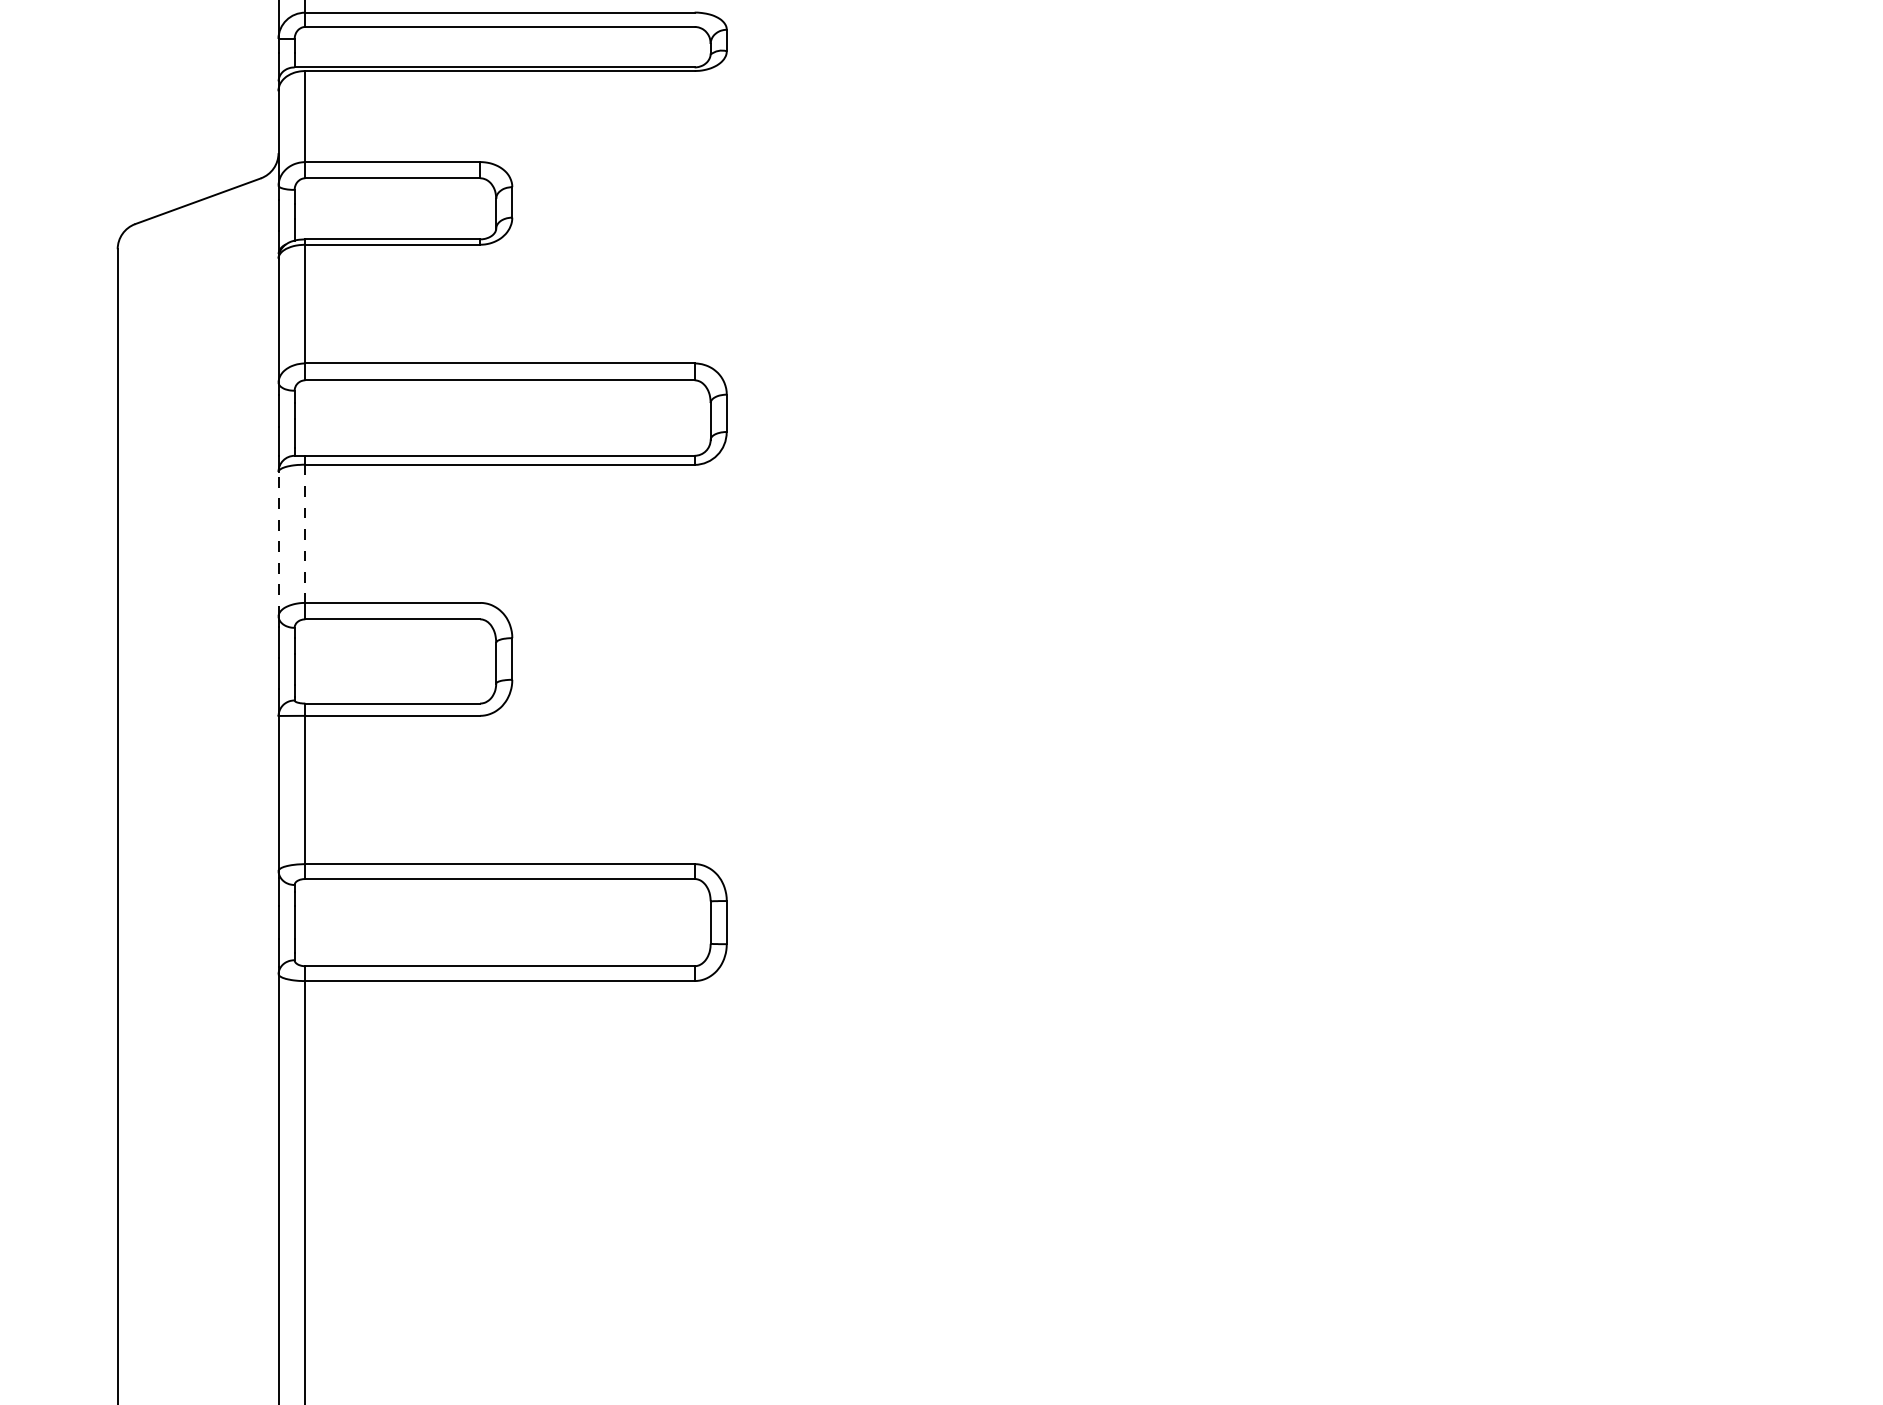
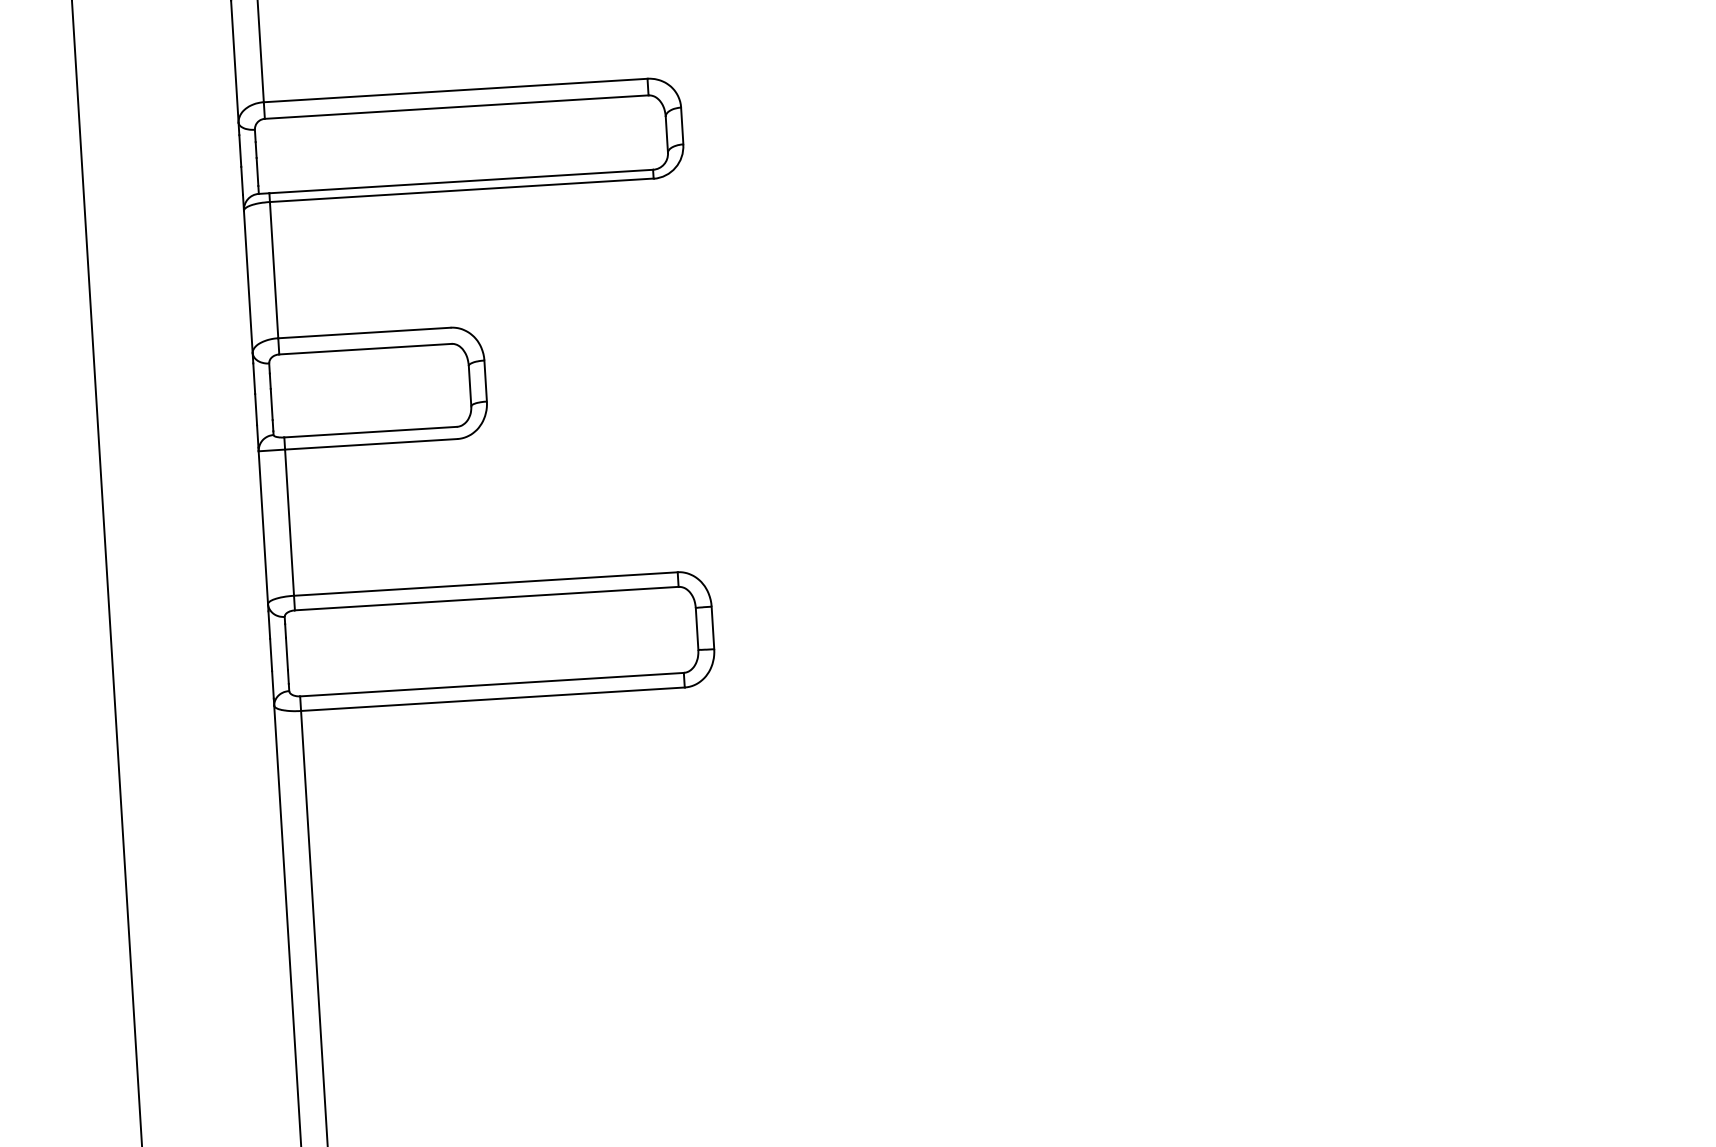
line: (305, 534) -> (274, 270), dashed -> solid
line: (278, 543) -> (248, 281), dashed -> solid

